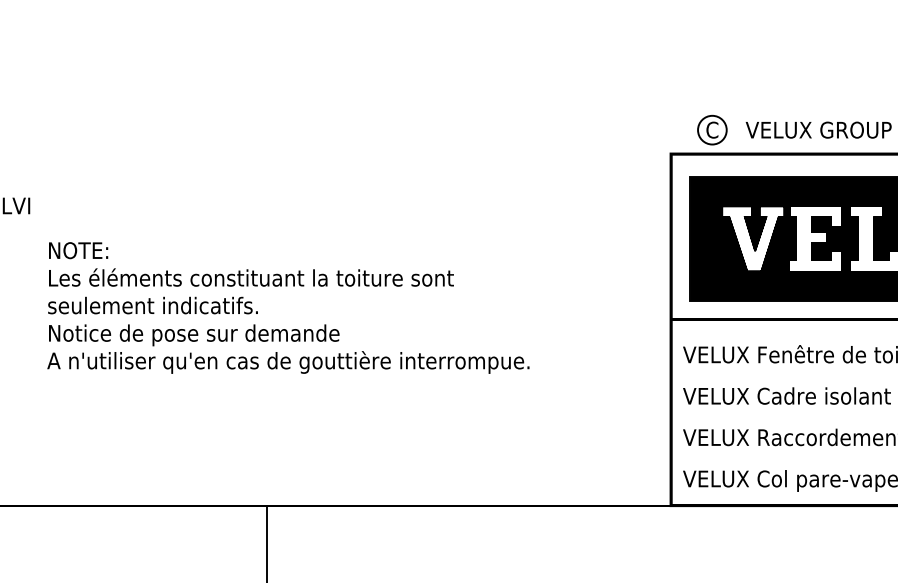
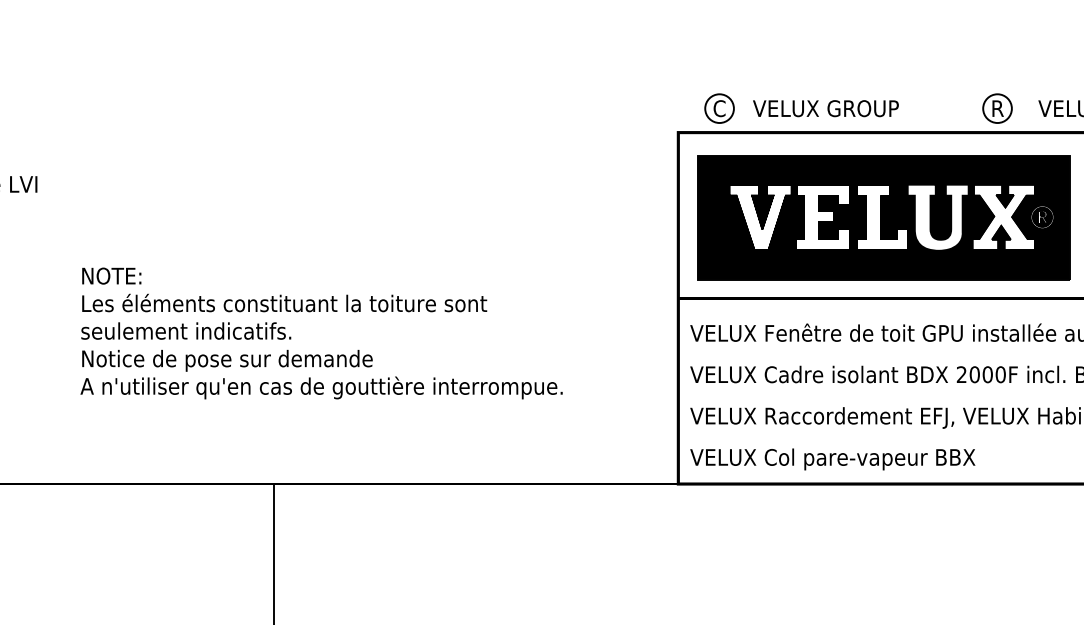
text: (288, 308) -> (321, 333), moved

